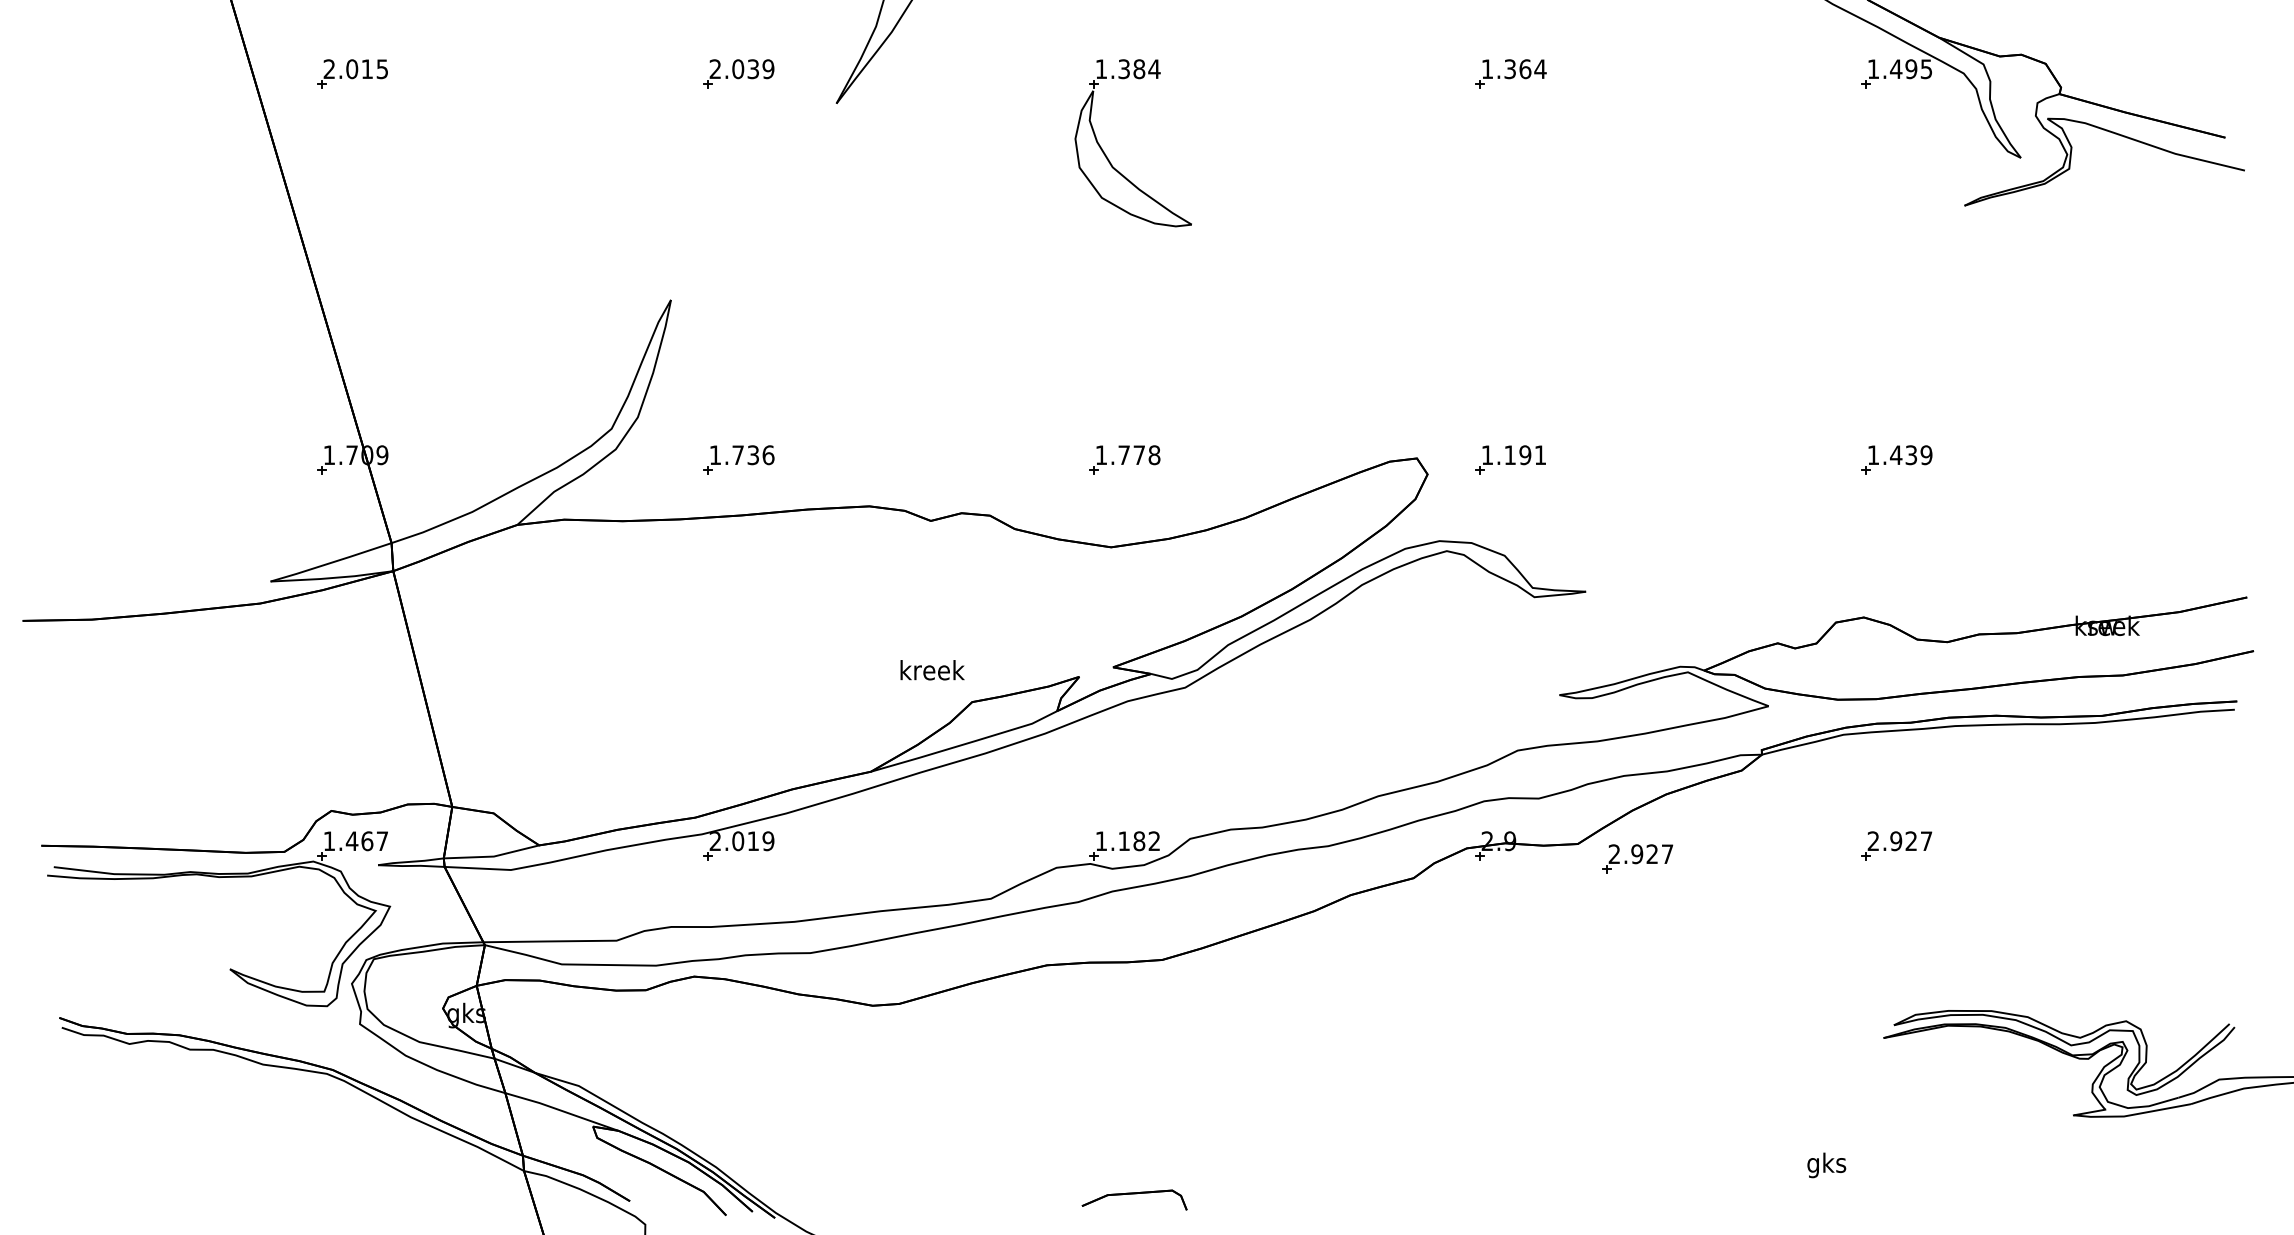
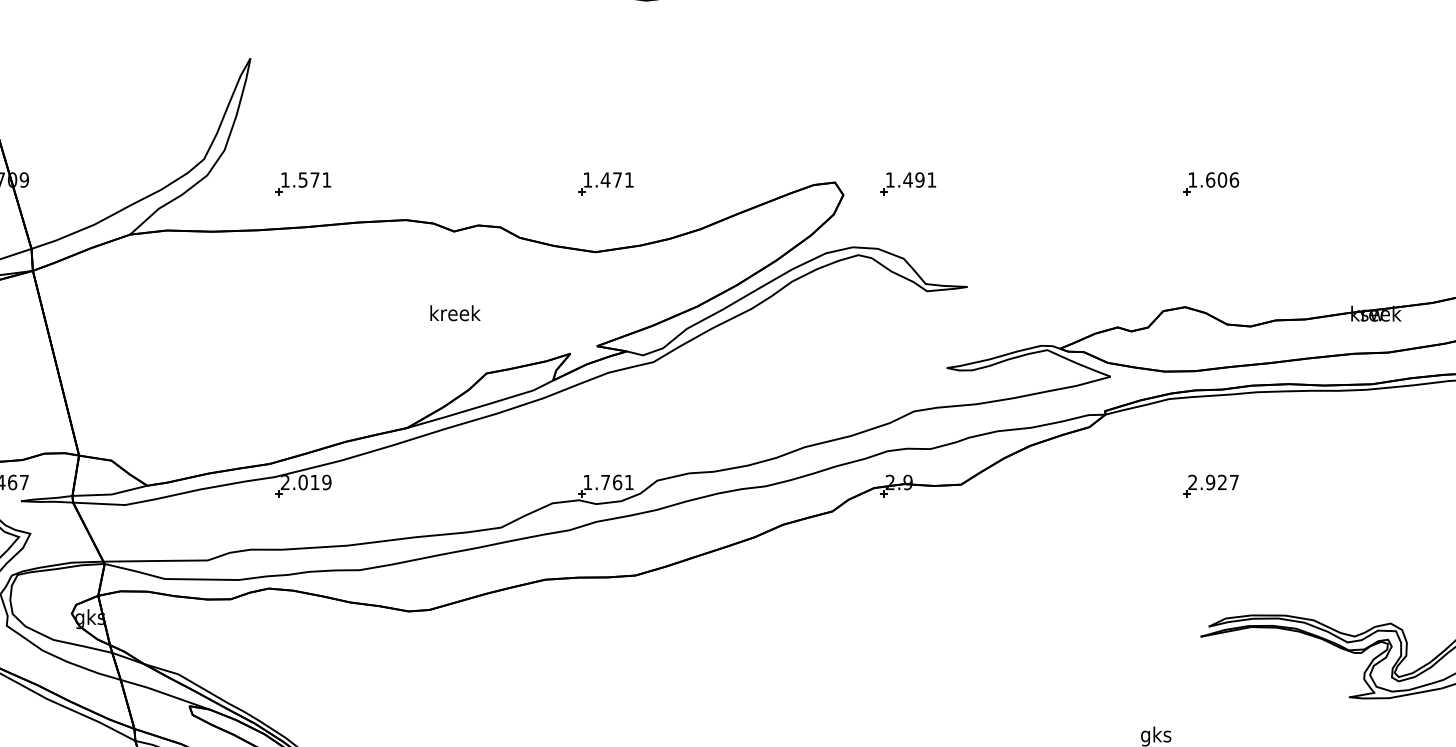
text: (1509, 454) -> (907, 179), 1.191 -> 1.491
text: (753, 455) -> (315, 180), 1.736 -> 1.571
text: (1138, 455) -> (616, 180), 1.778 -> 1.471
text: (1910, 455) -> (1221, 180), 1.439 -> 1.606
text: (932, 670) -> (455, 313), moved
text: (1138, 840) -> (616, 481), 1.182 -> 1.761
part: (1637, 858) -> (1007, 496), removed

